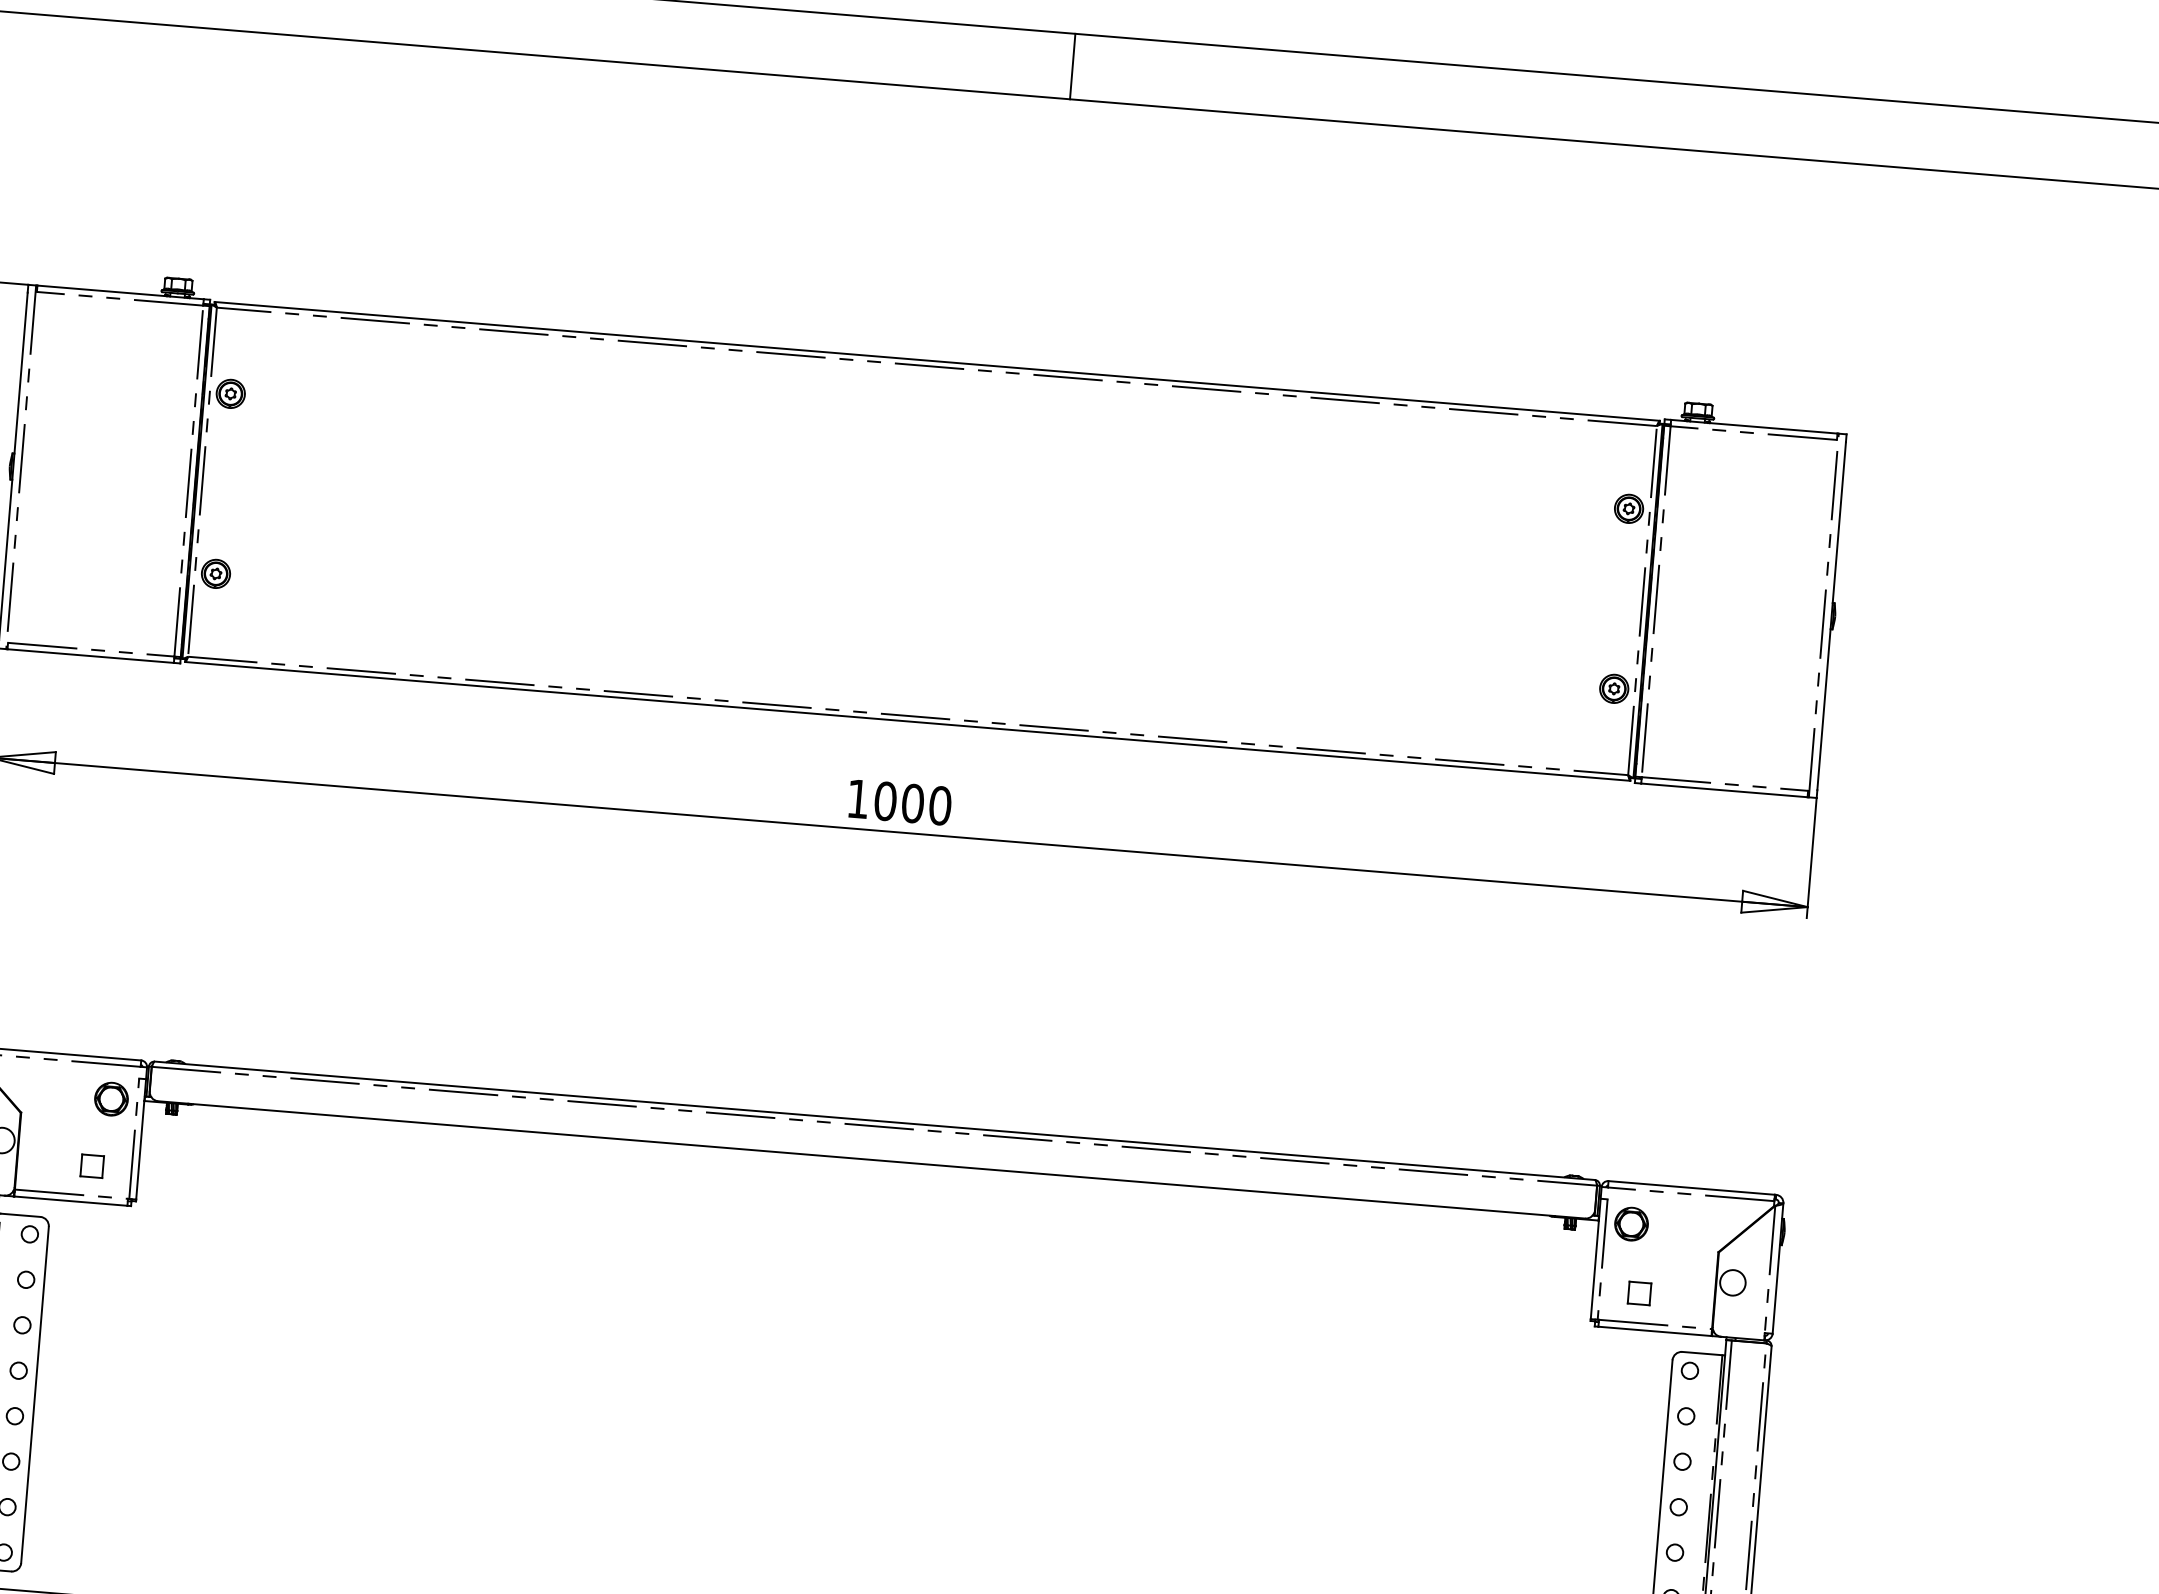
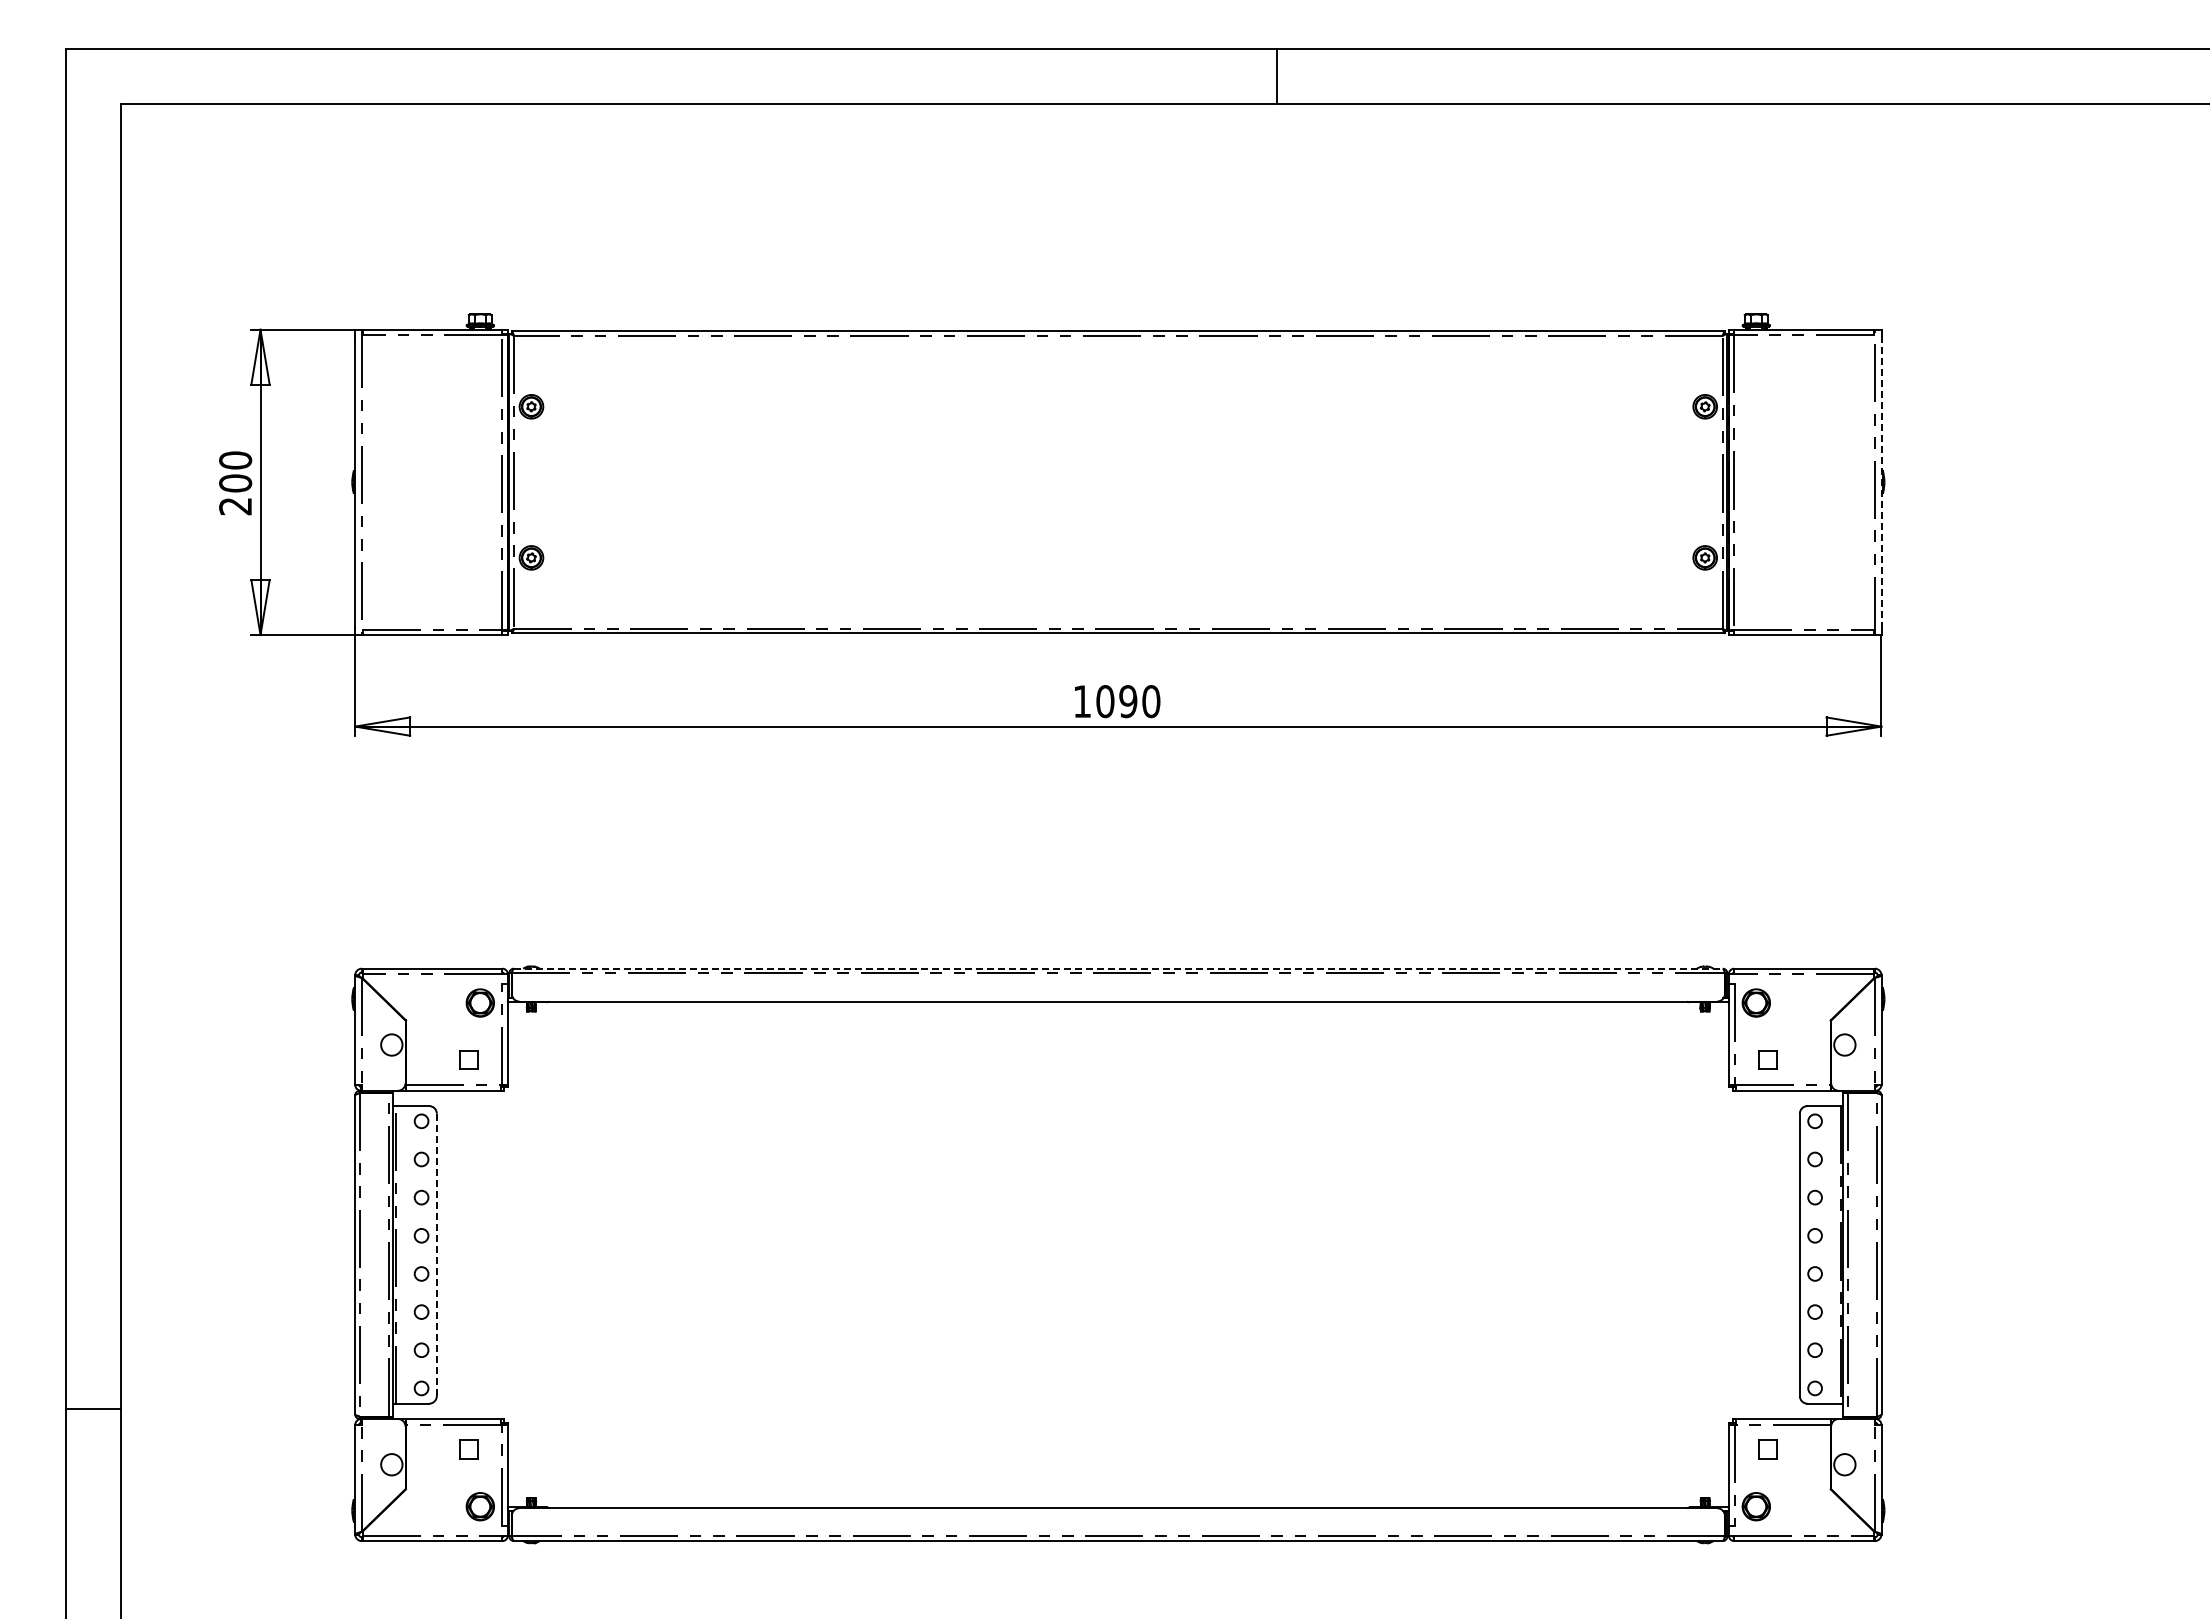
line: (1073, 65) -> (1277, 75), moved
line: (1831, 616) -> (1881, 482), solid -> dashed
text: (913, 803) -> (1128, 701), 1000 -> 1090
line: (875, 1120) -> (1118, 968), solid -> dashed
line: (34, 1395) -> (436, 1255), solid -> dashed

